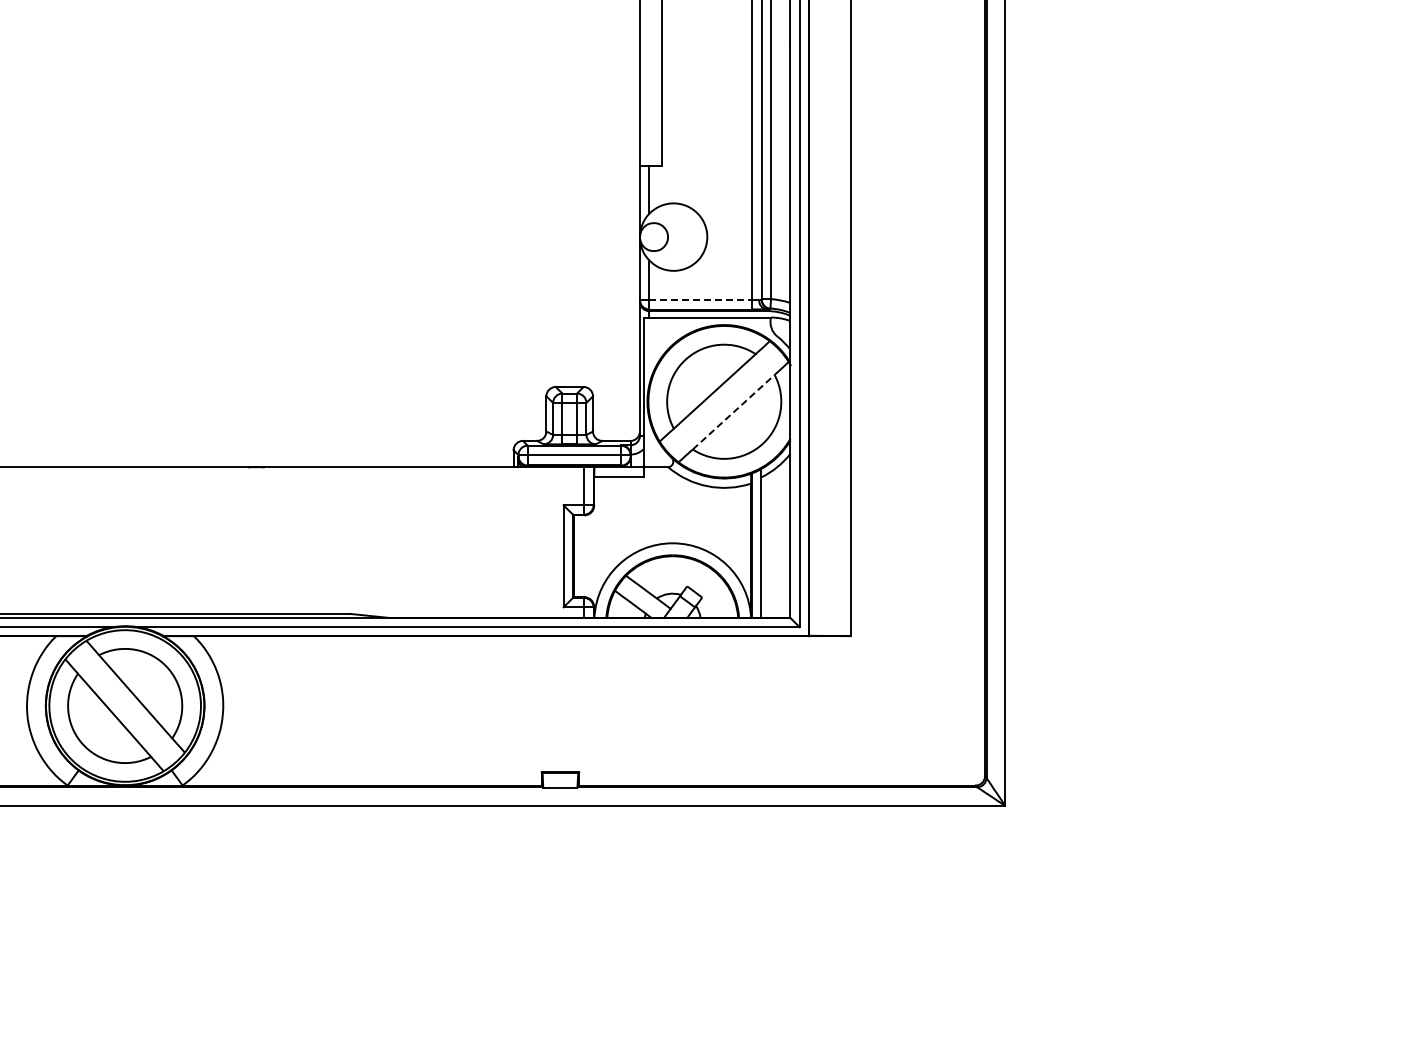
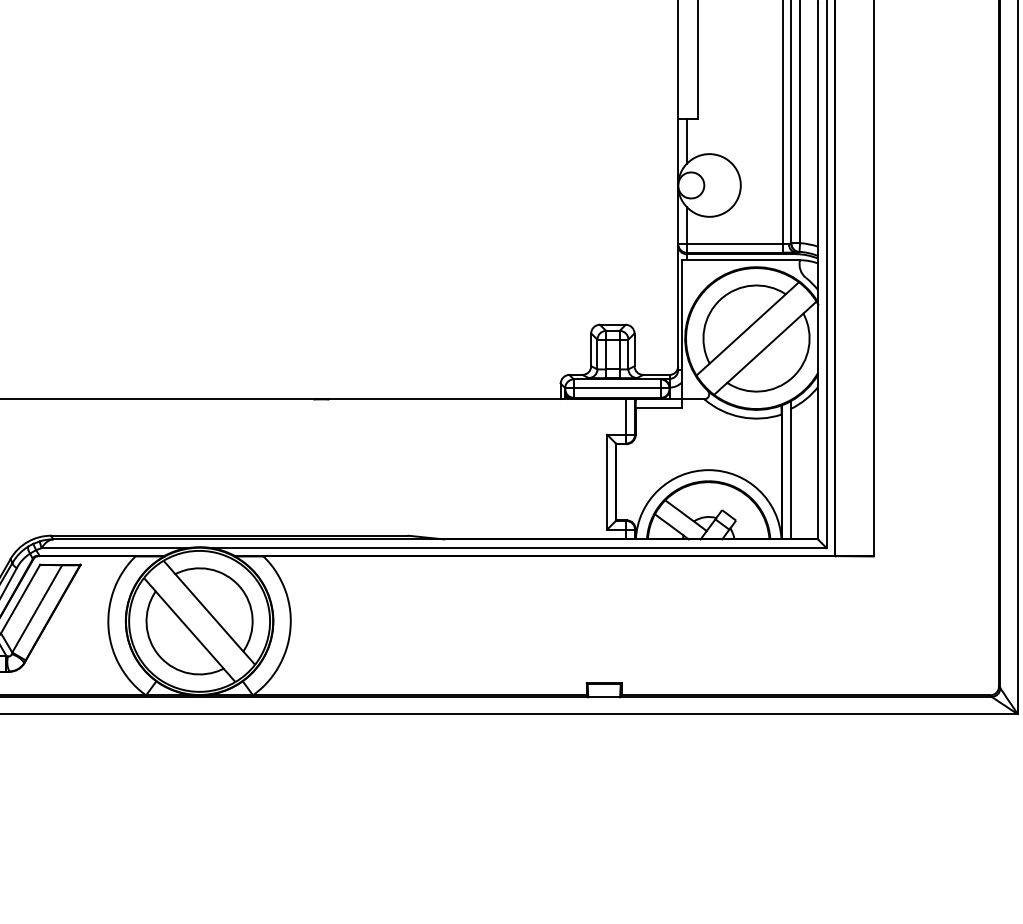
line: (701, 300) -> (735, 244), dashed -> solid
line: (734, 411) -> (766, 347), dashed -> solid

